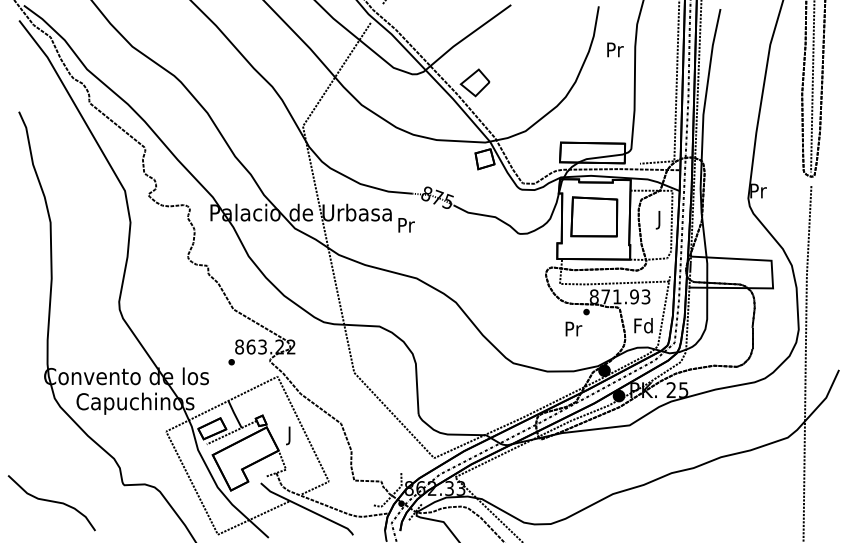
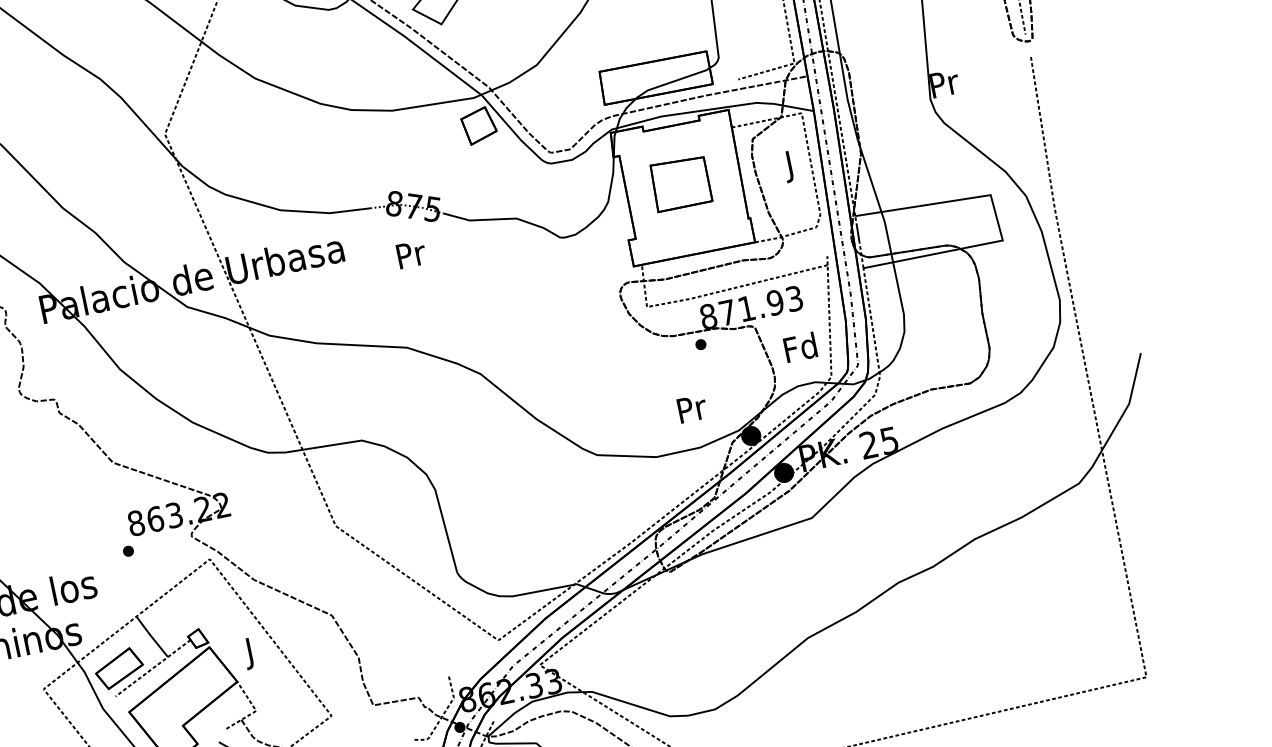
part: (594, 216) -> (680, 182), size x0.71
text: (406, 225) -> (411, 254), moved
text: (573, 328) -> (691, 408), moved

